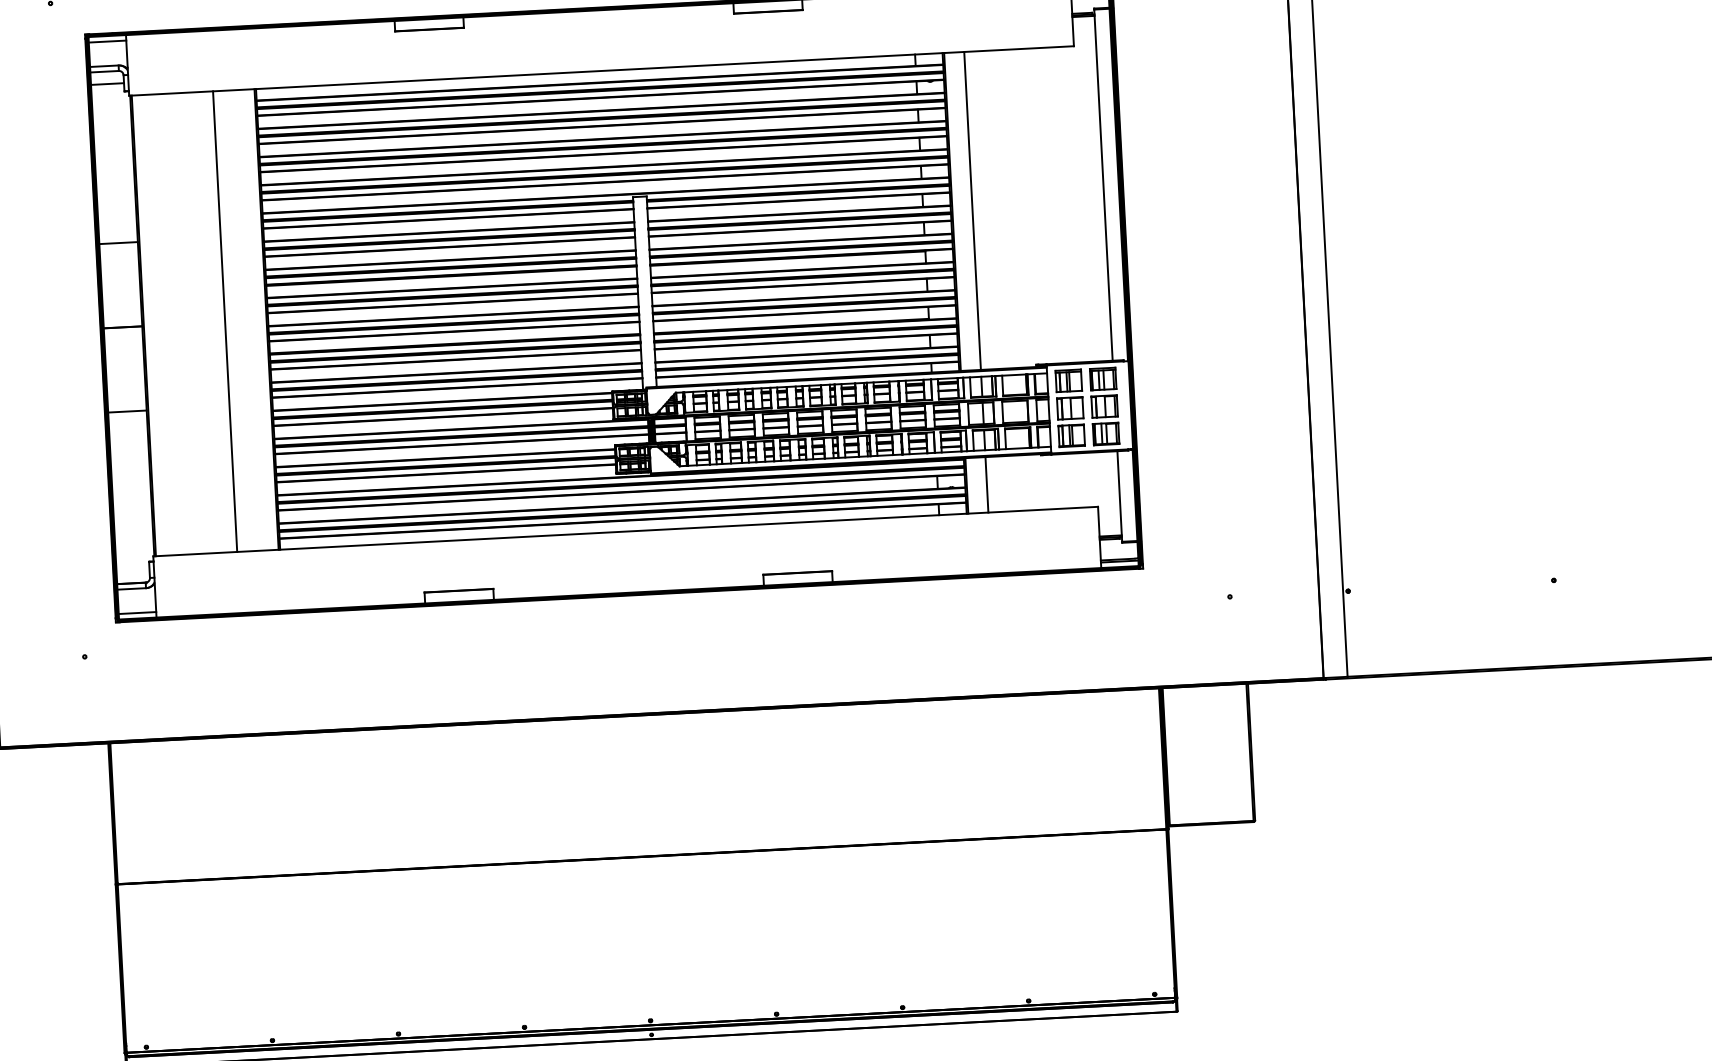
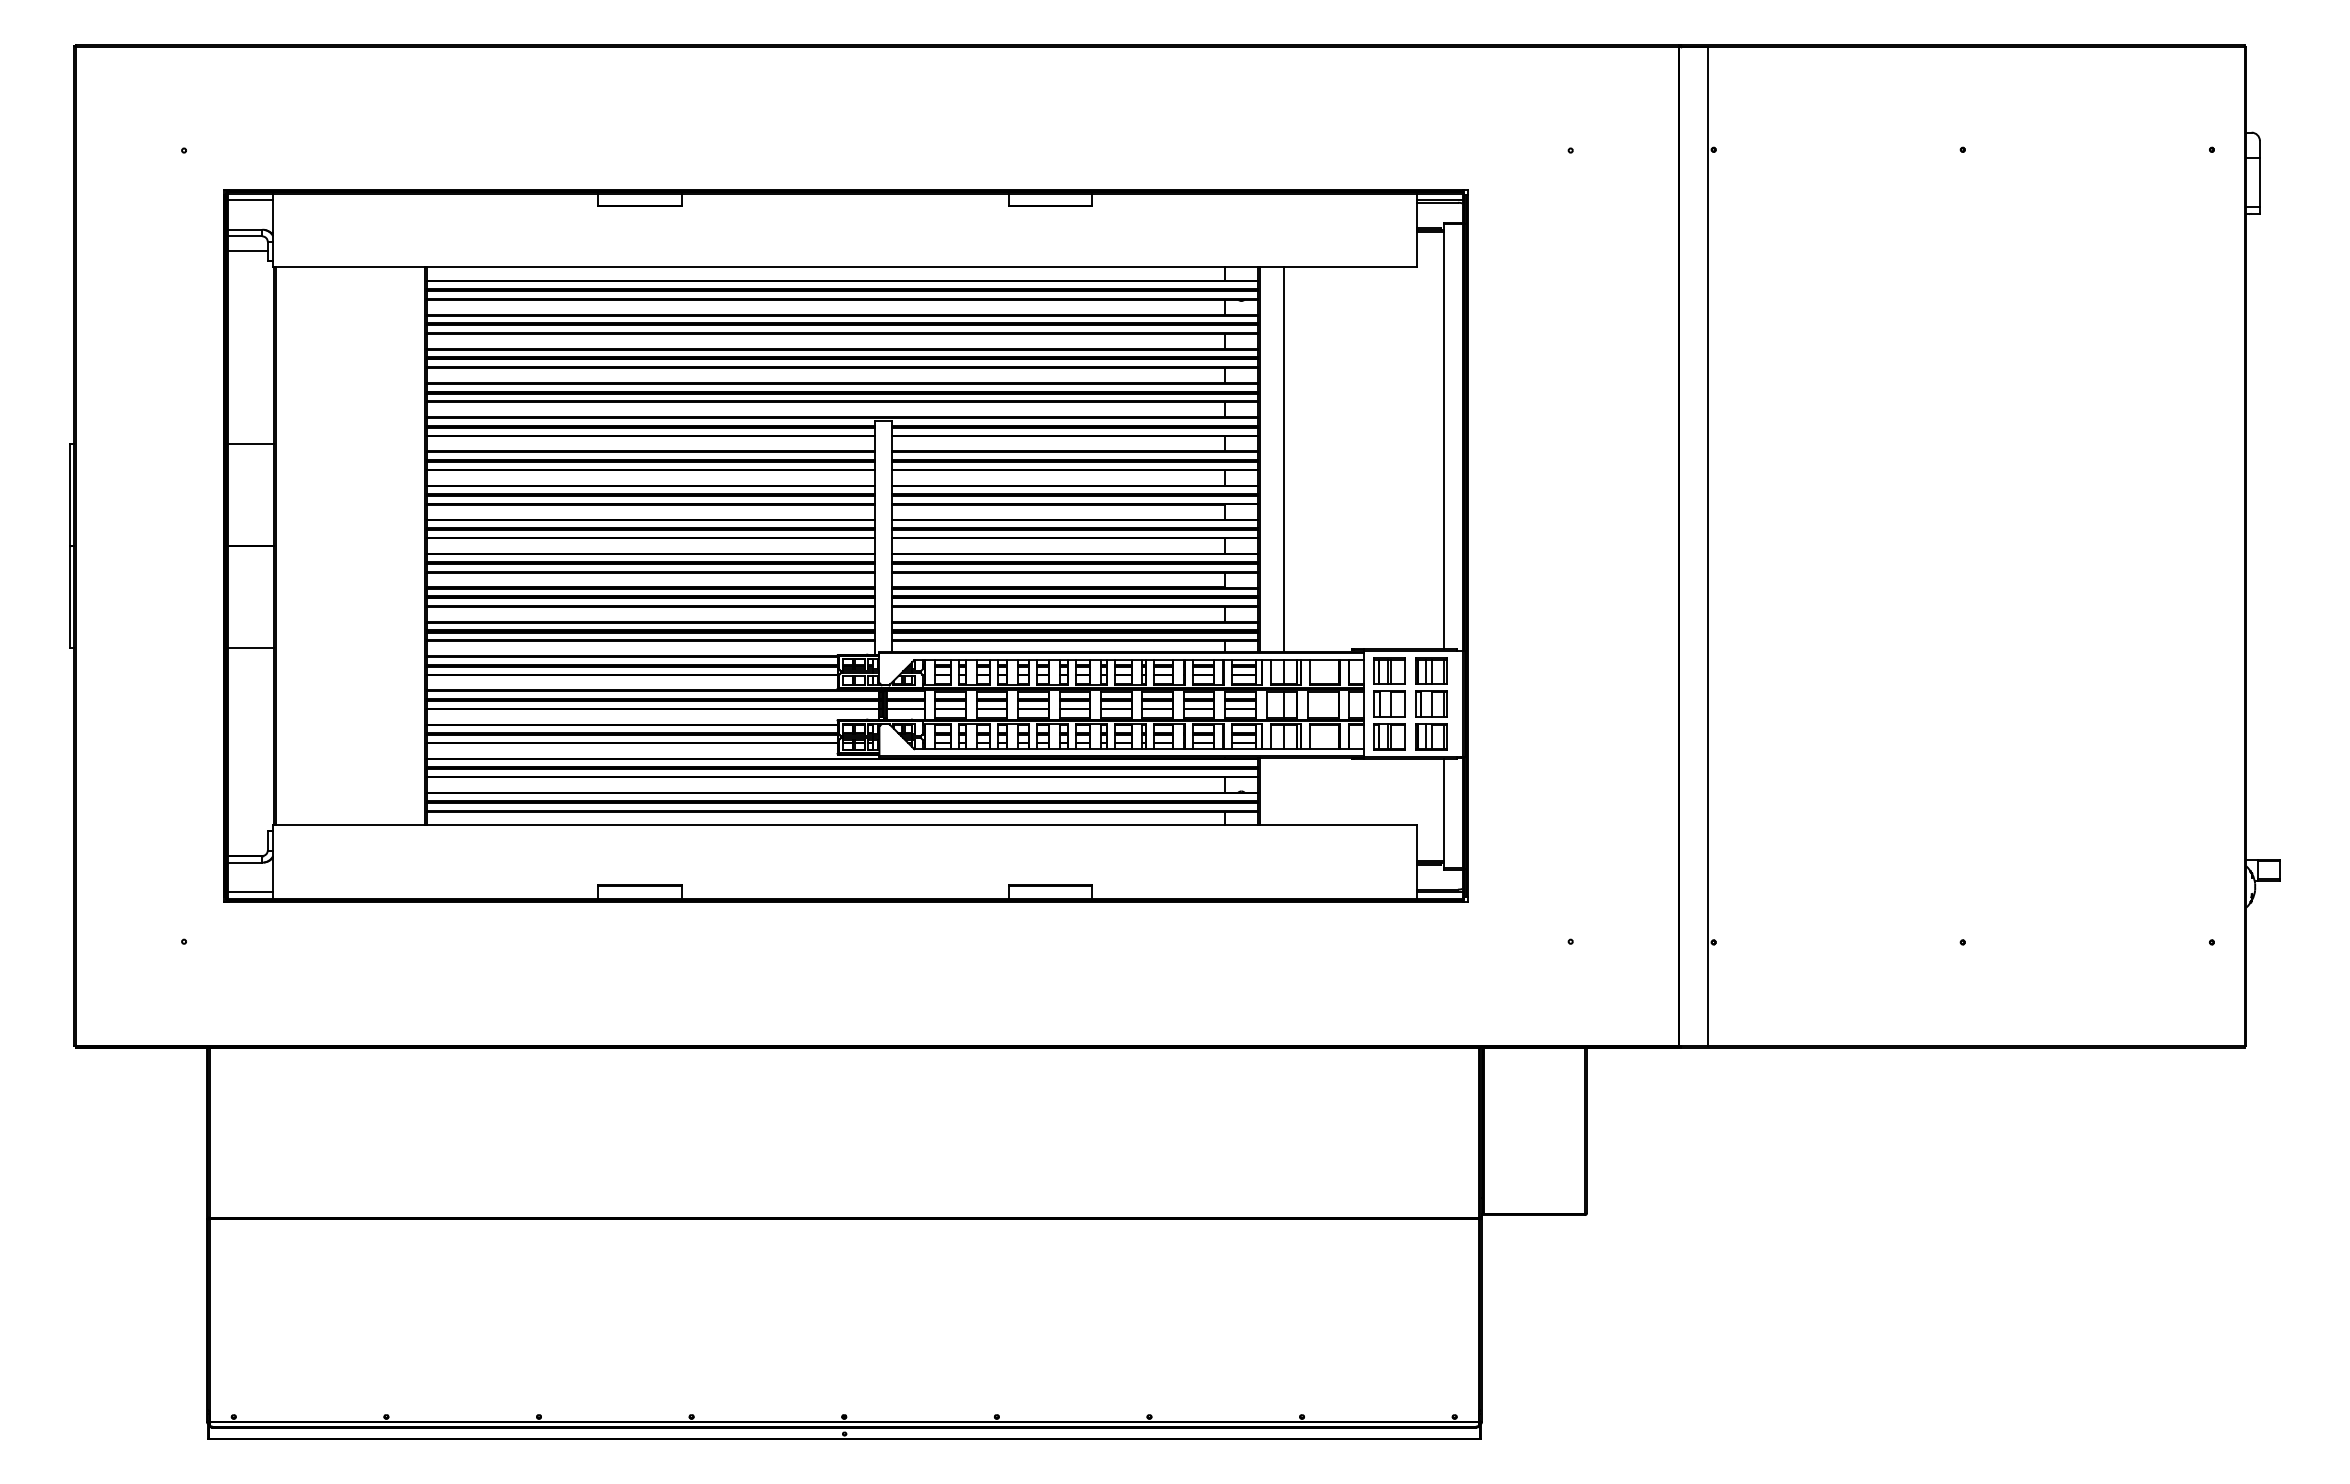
line: (224, 321) -> (374, 545), removed
line: (987, 484) -> (1284, 790), removed

